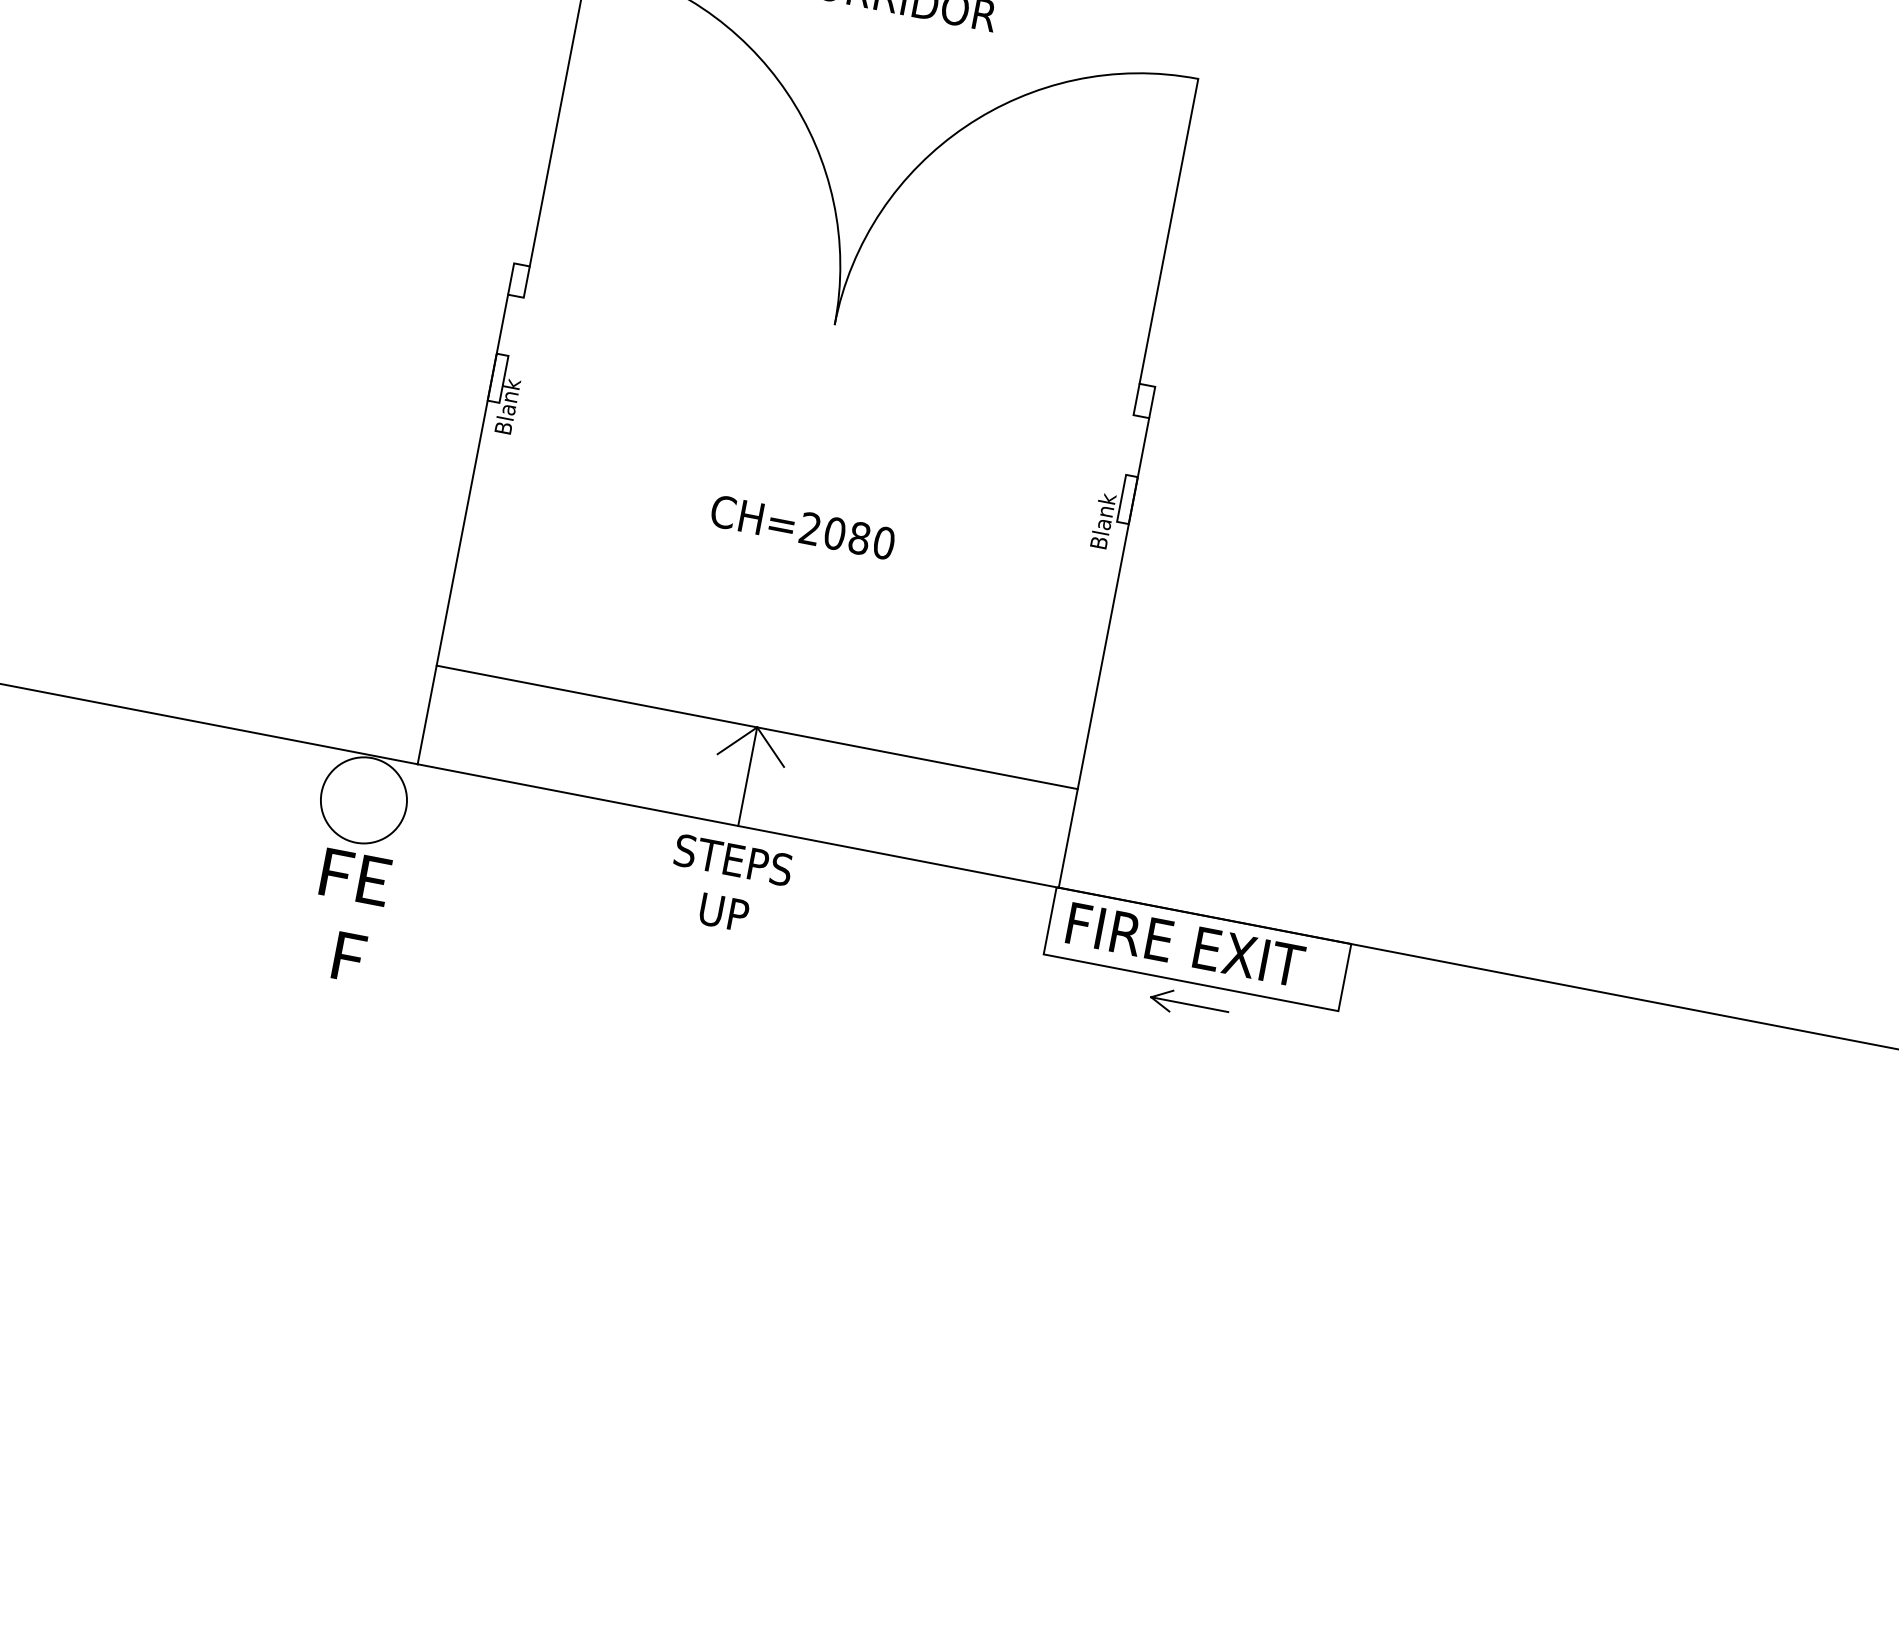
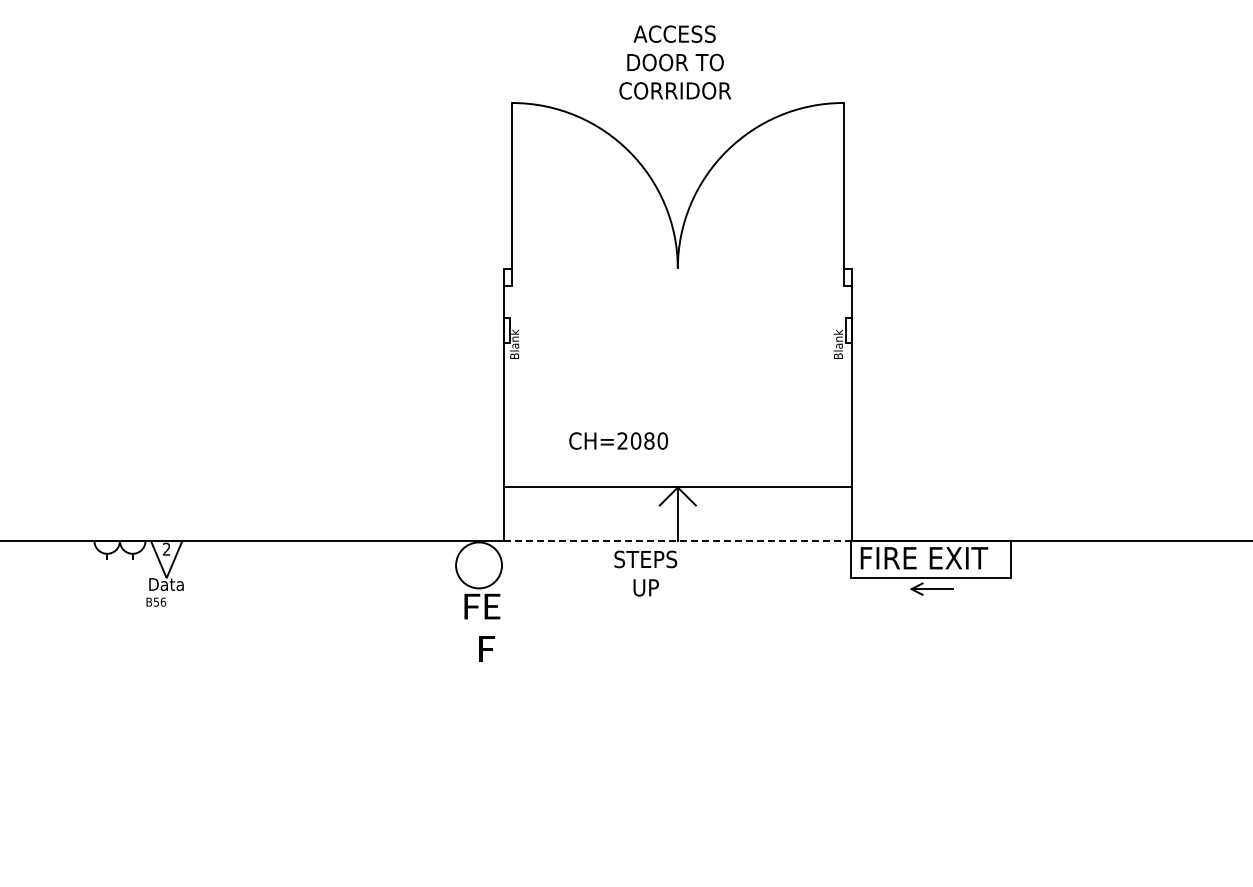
text: (802, 526) -> (618, 440), moved
line: (737, 826) -> (677, 541), solid -> dashed
text: (727, 885) -> (645, 573), moved

